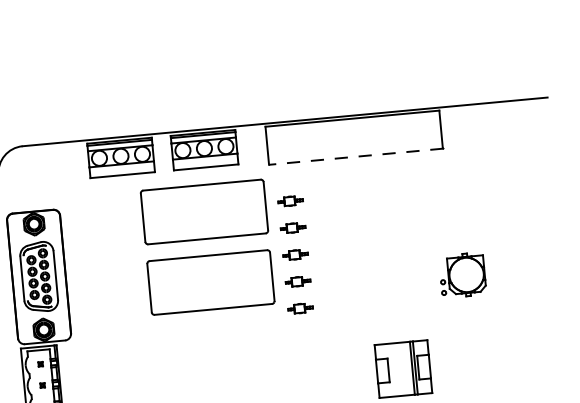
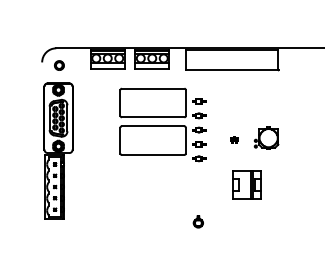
line: (355, 157) -> (231, 70), dashed -> solid
part: (31, 177) -> (59, 65), added
part: (225, 250) -> (162, 124), moved
part: (462, 274) -> (266, 137), moved
part: (372, 286) -> (234, 139), added

